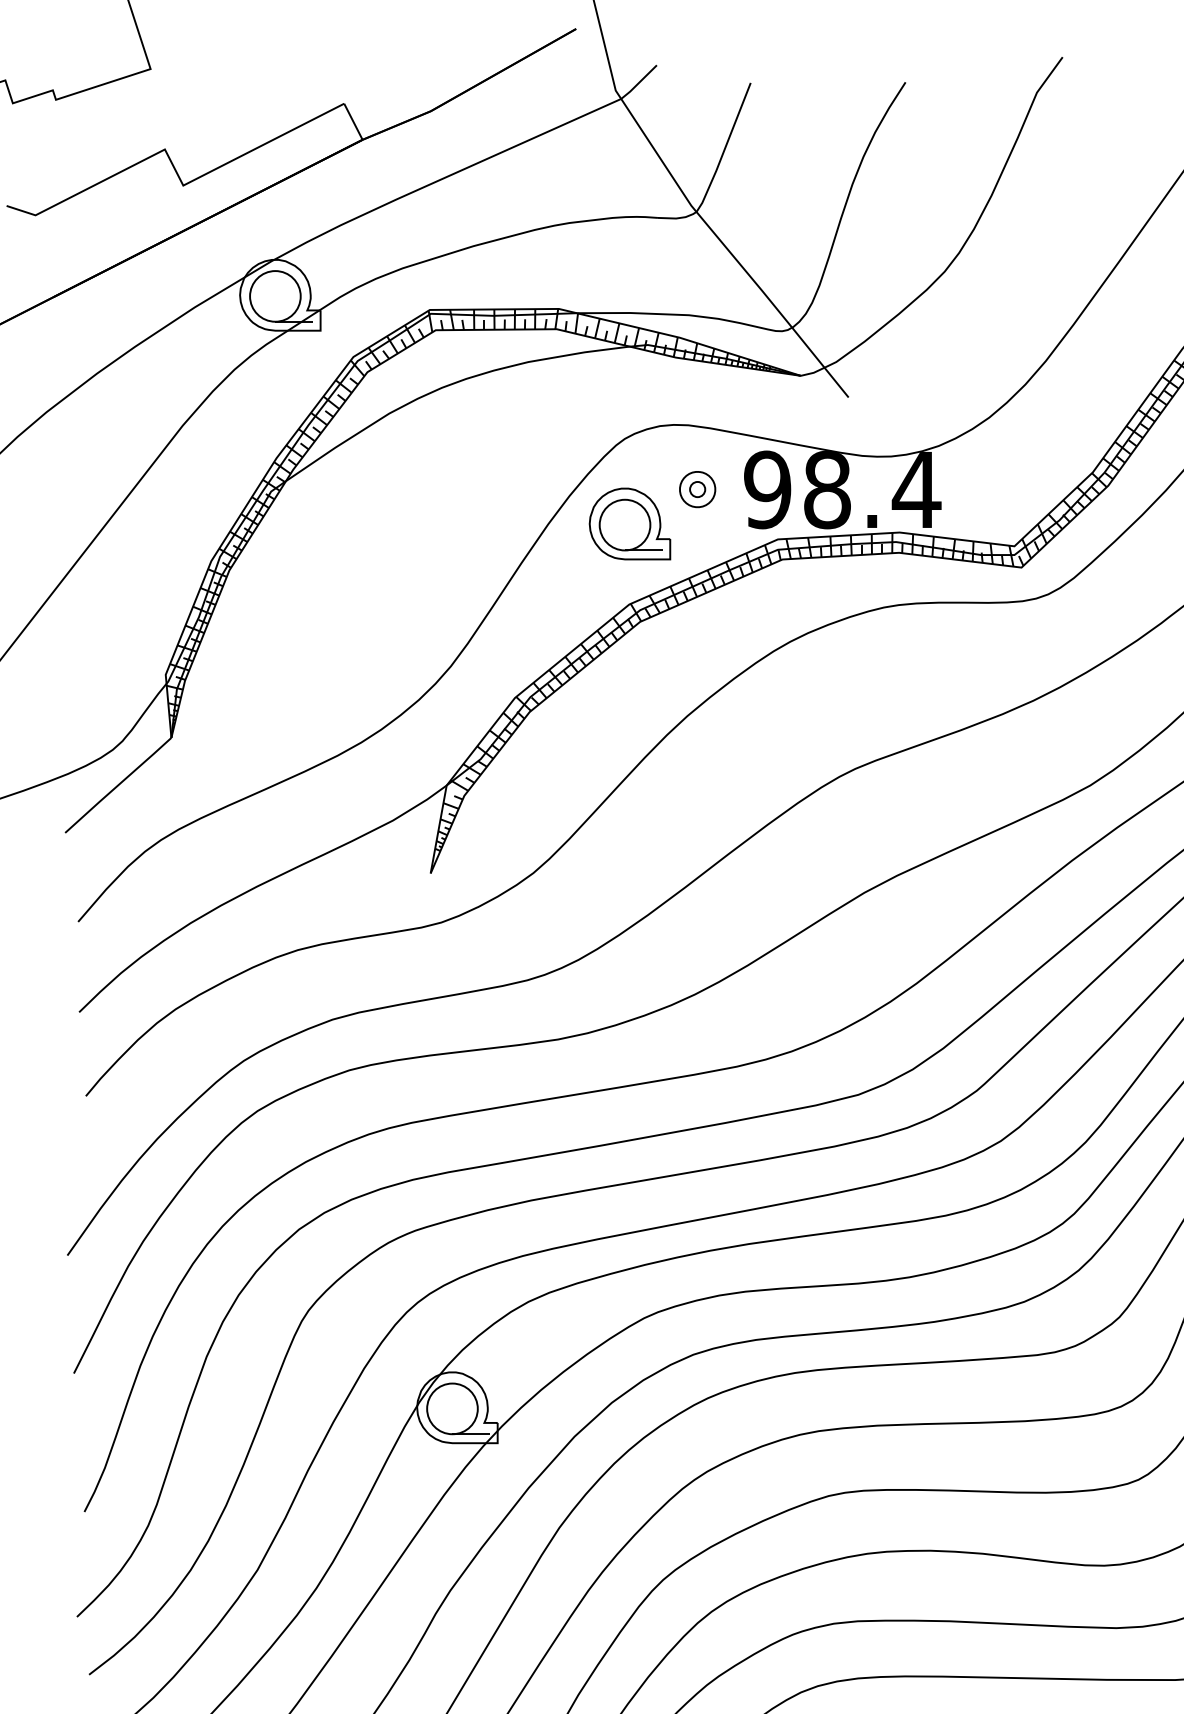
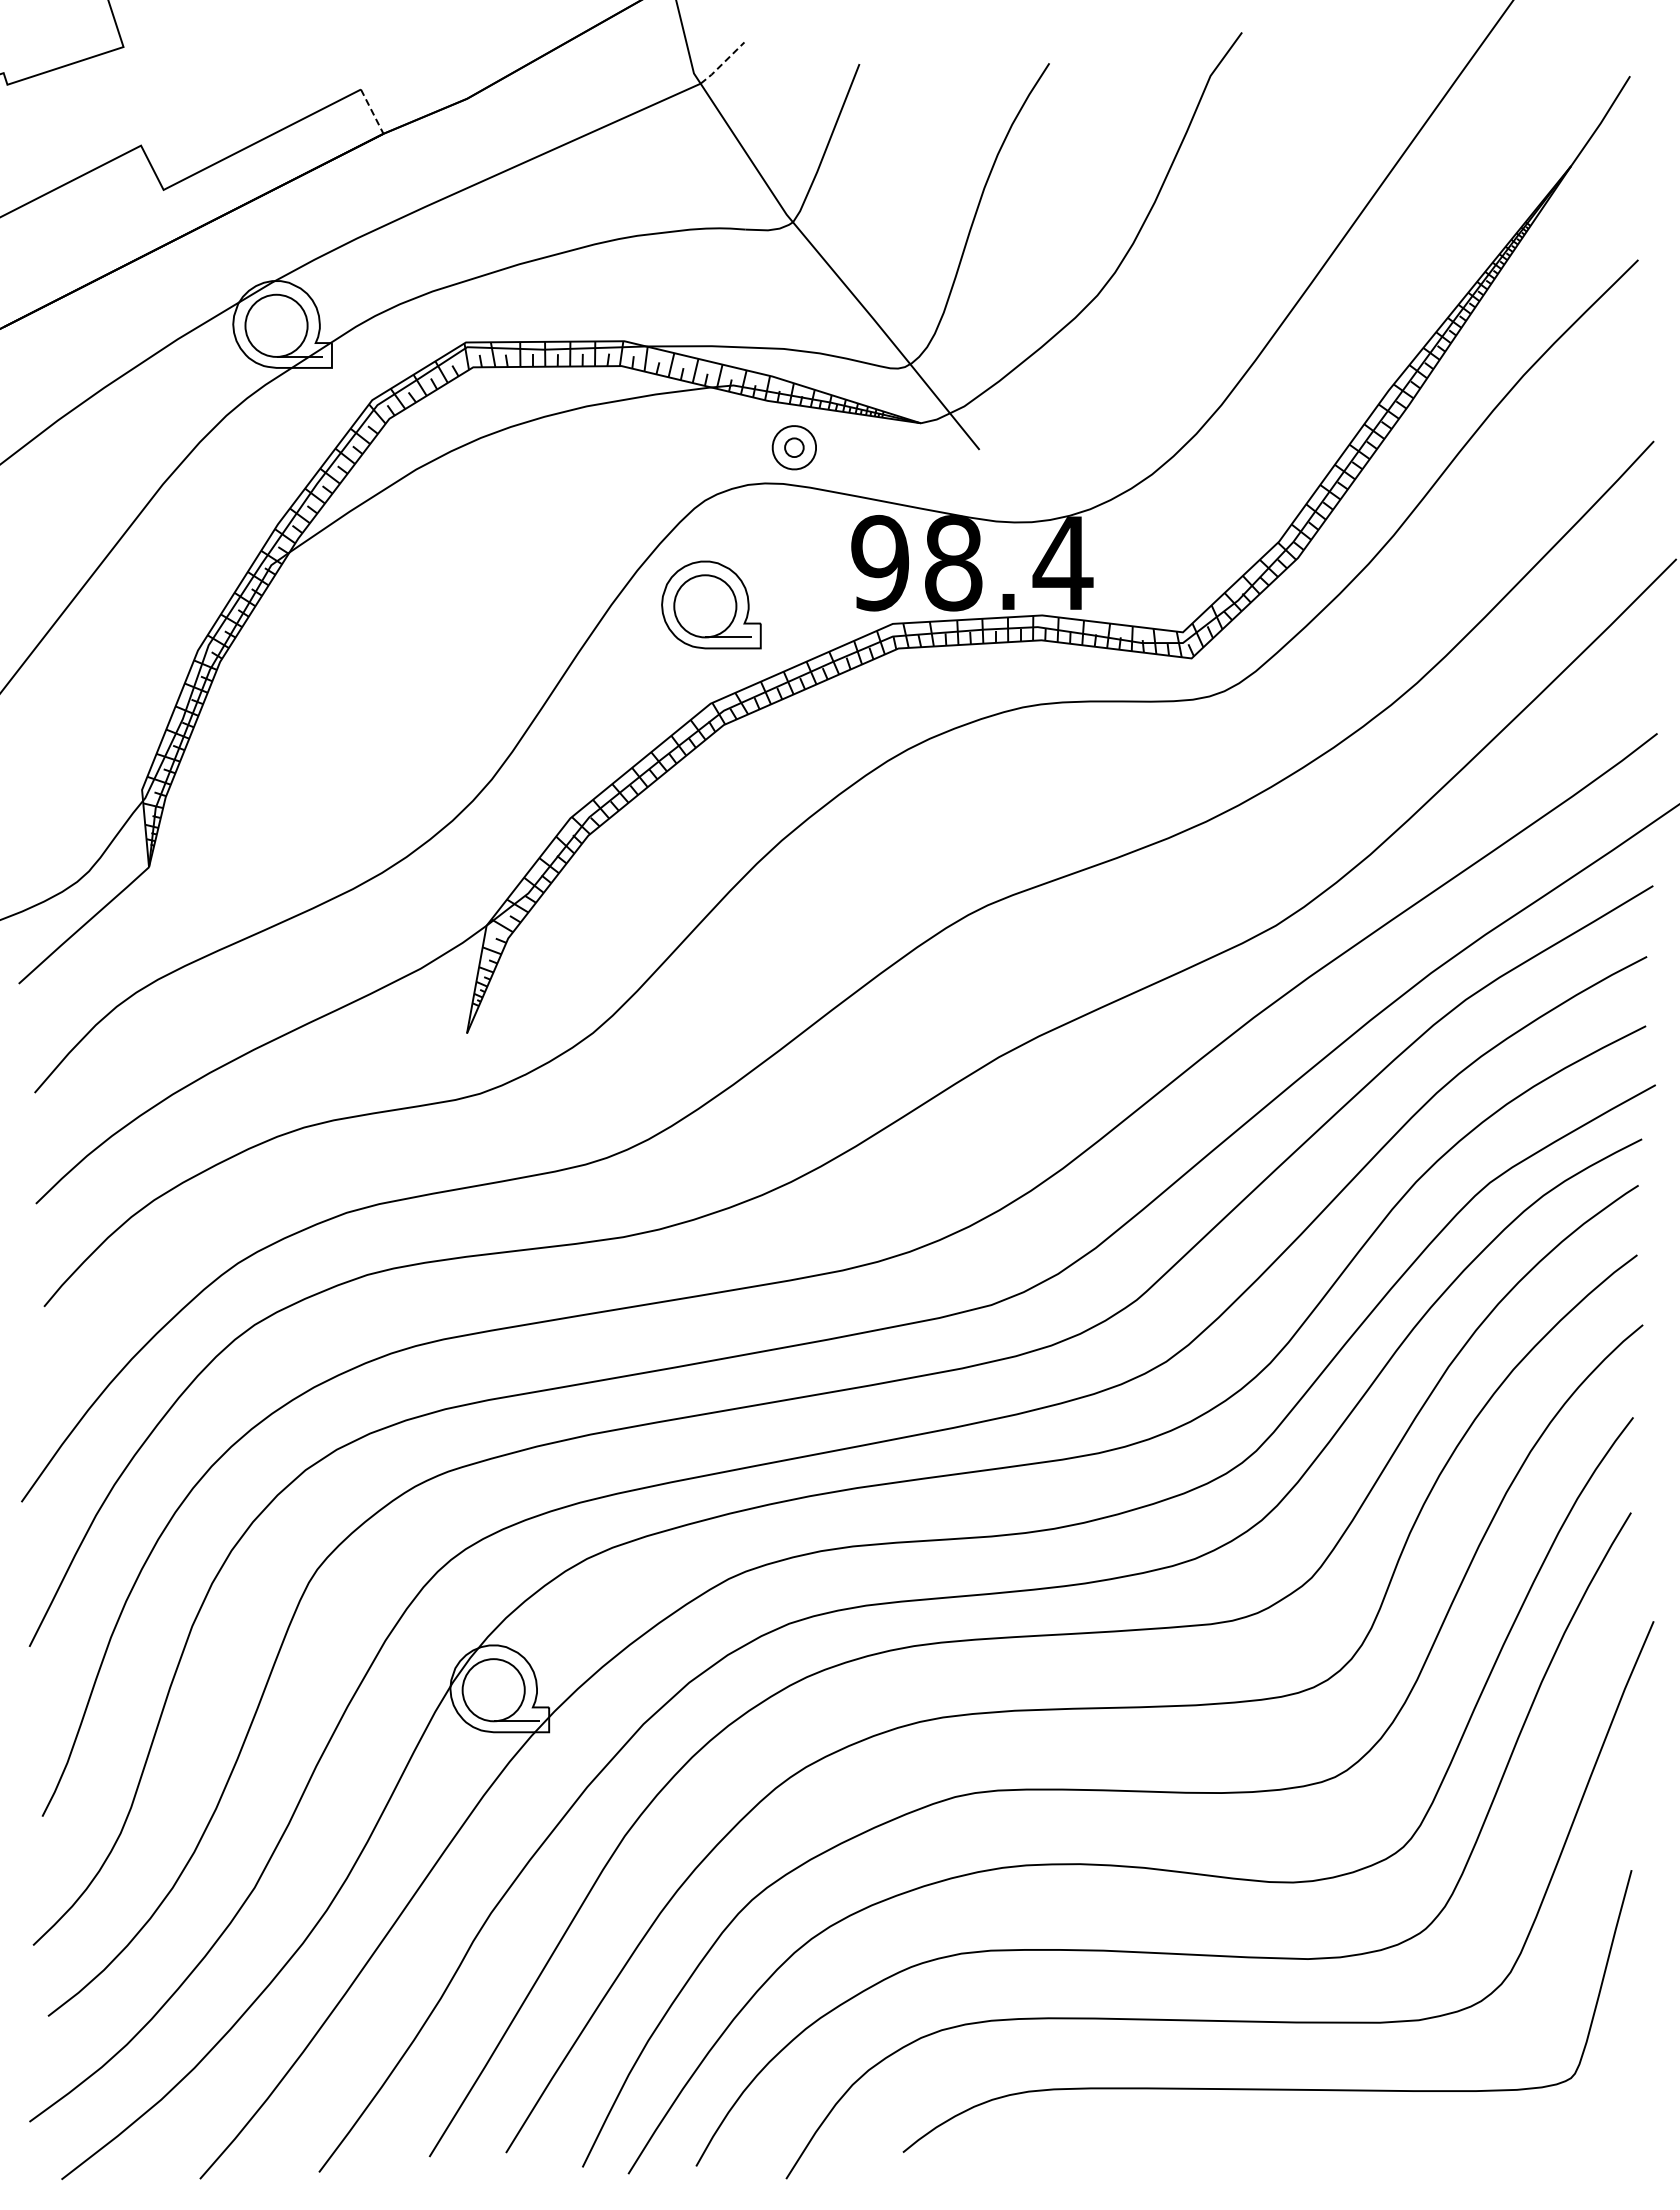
line: (639, 82) -> (722, 63), solid -> dashed
line: (353, 121) -> (372, 111), solid -> dashed
part: (696, 489) -> (793, 447), moved

